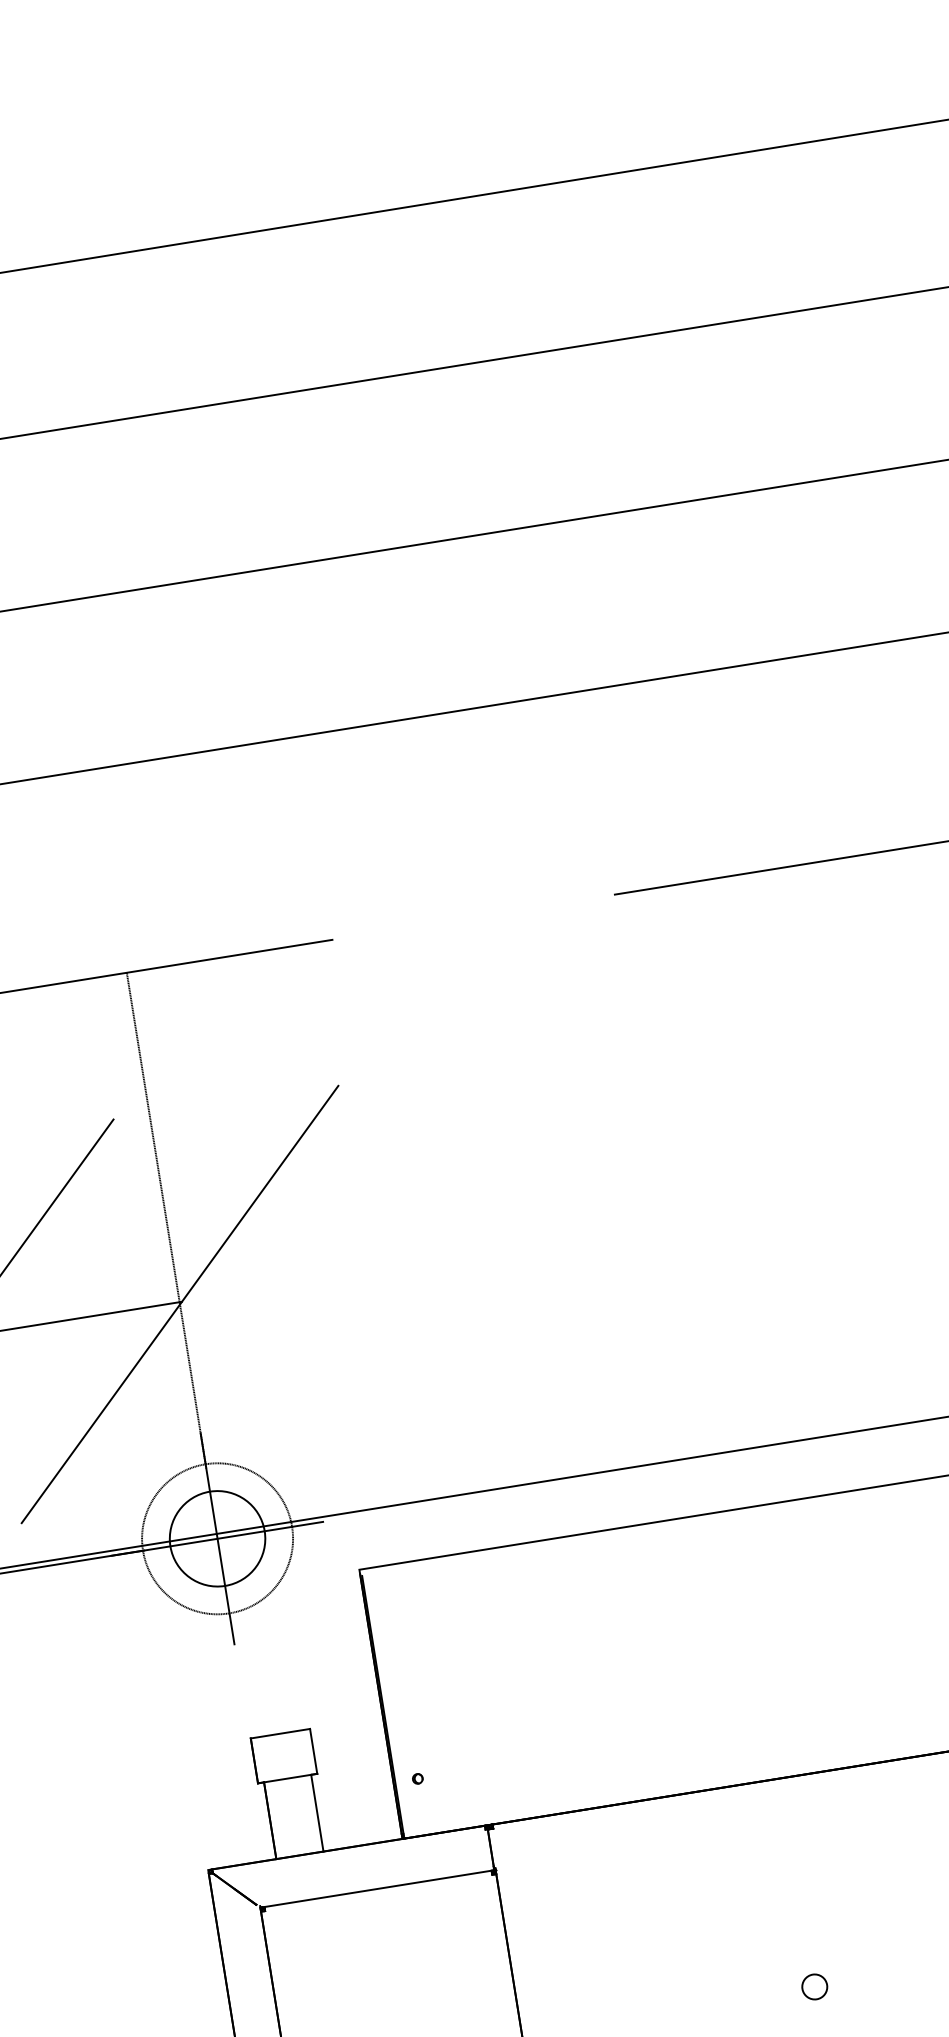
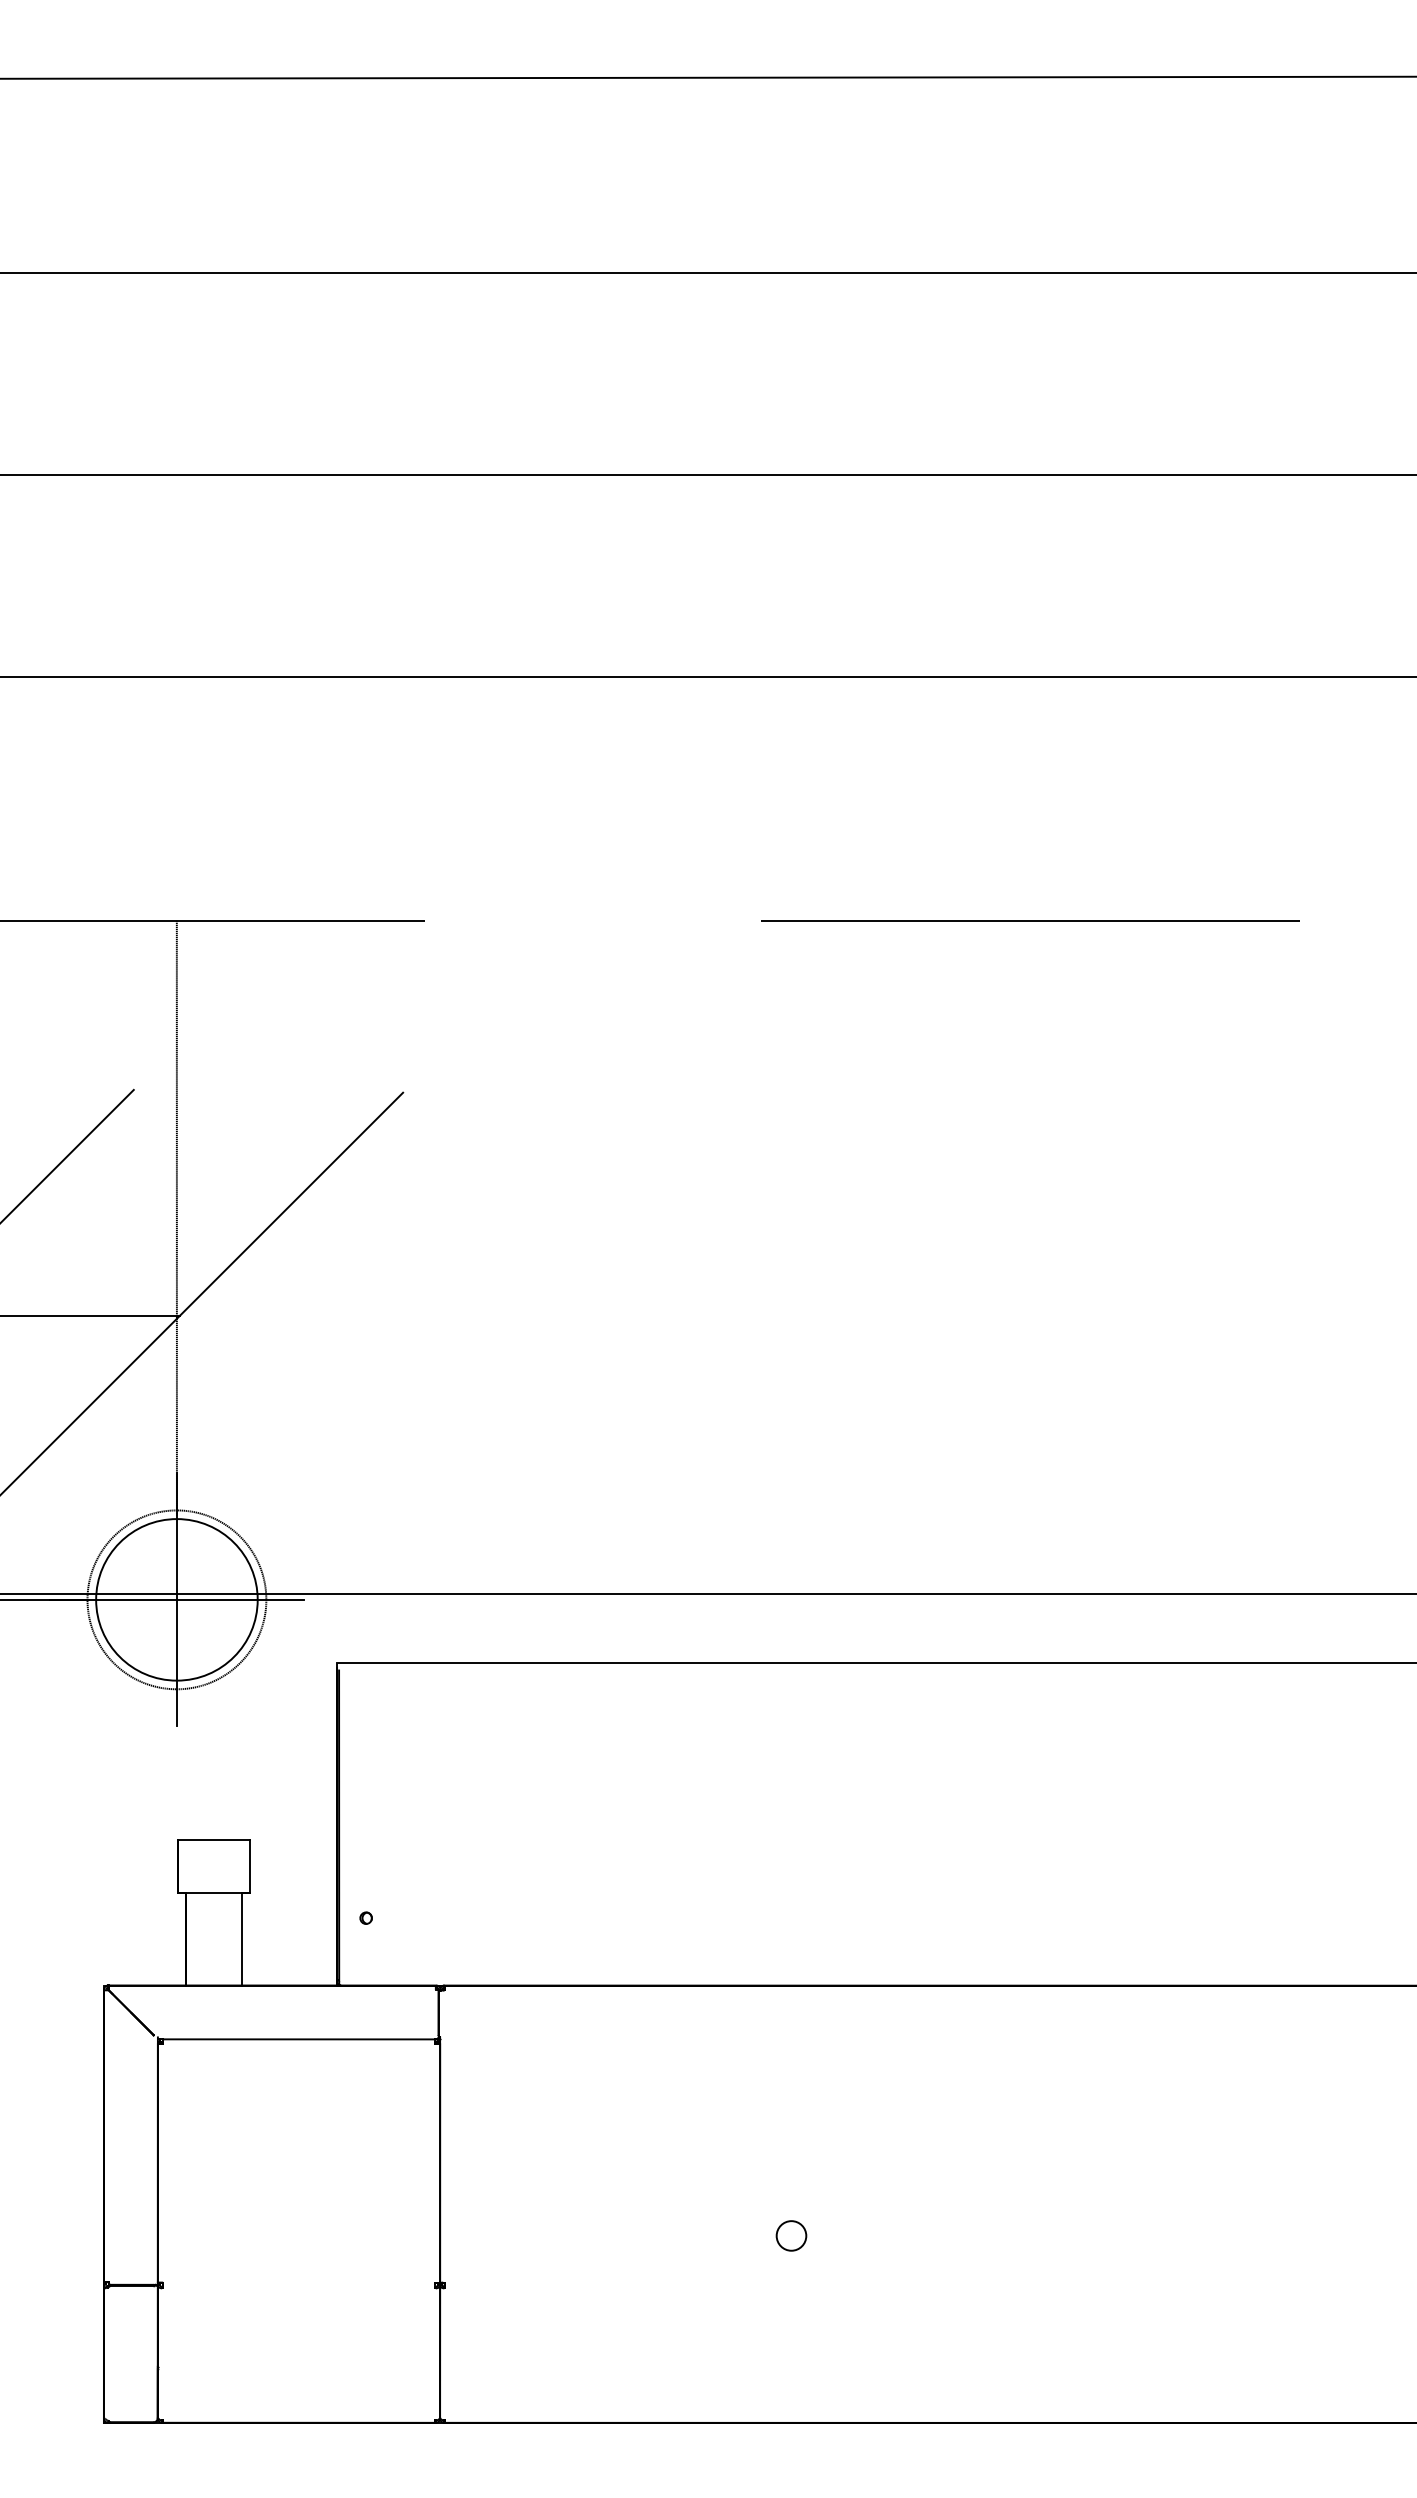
circle: (217, 1538) -> (176, 1599), size x1.43

